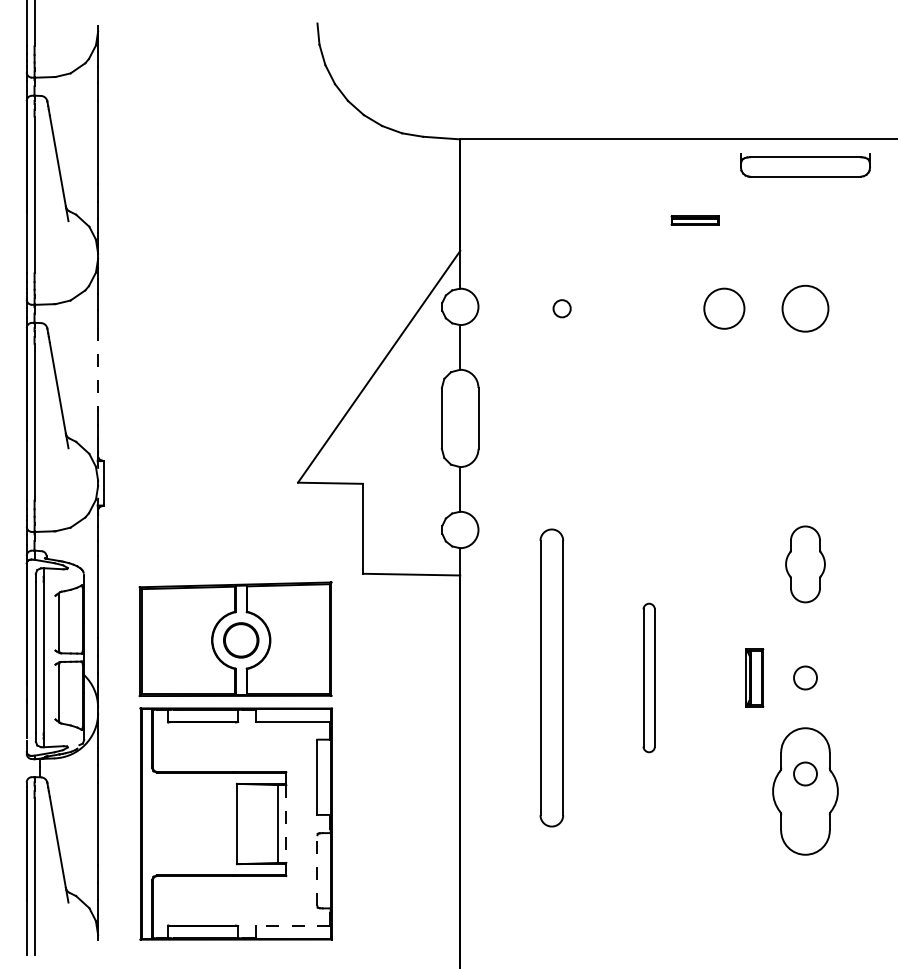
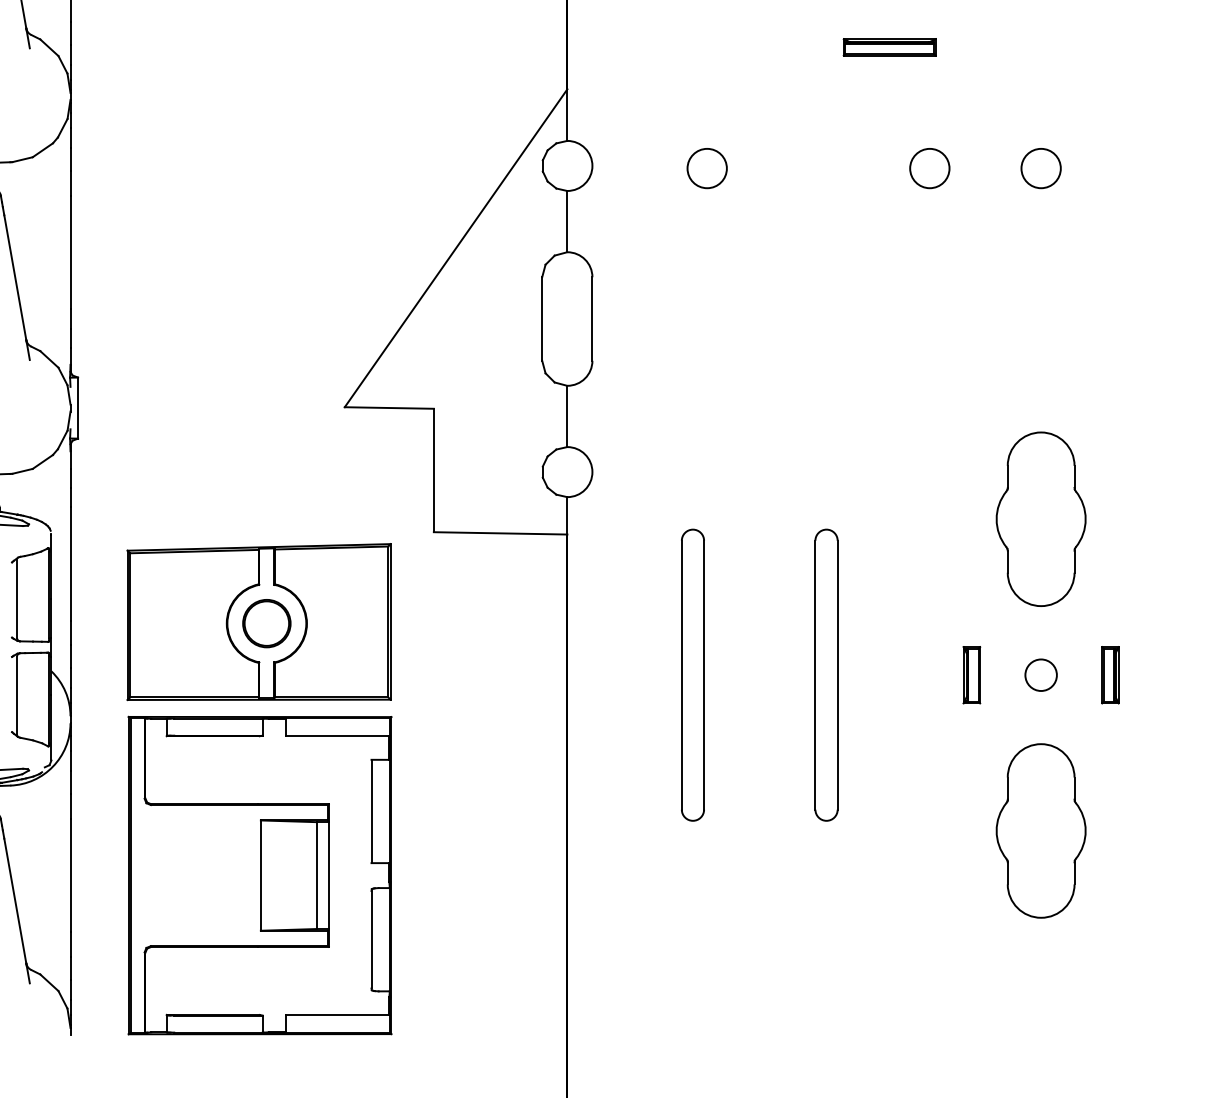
part: (694, 220) -> (888, 47), size x1.43
circle: (561, 308) -> (706, 168), size x1.67
circle: (724, 308) -> (930, 168), size x0.71
circle: (805, 308) -> (1041, 168), size x0.62
line: (98, 370) -> (71, 253), dashed -> solid
part: (805, 564) -> (1041, 519), size x1.67
part: (551, 677) -> (692, 674), size x0.71
part: (649, 677) -> (827, 674), size x1.43
part: (755, 677) -> (972, 674), size x0.71
part: (855, 677) -> (1109, 674), added
circle: (805, 773) -> (1041, 806), removed
line: (286, 824) -> (328, 876), dashed -> solid
line: (317, 870) -> (371, 939), dashed -> solid
line: (292, 925) -> (337, 1014), dashed -> solid

